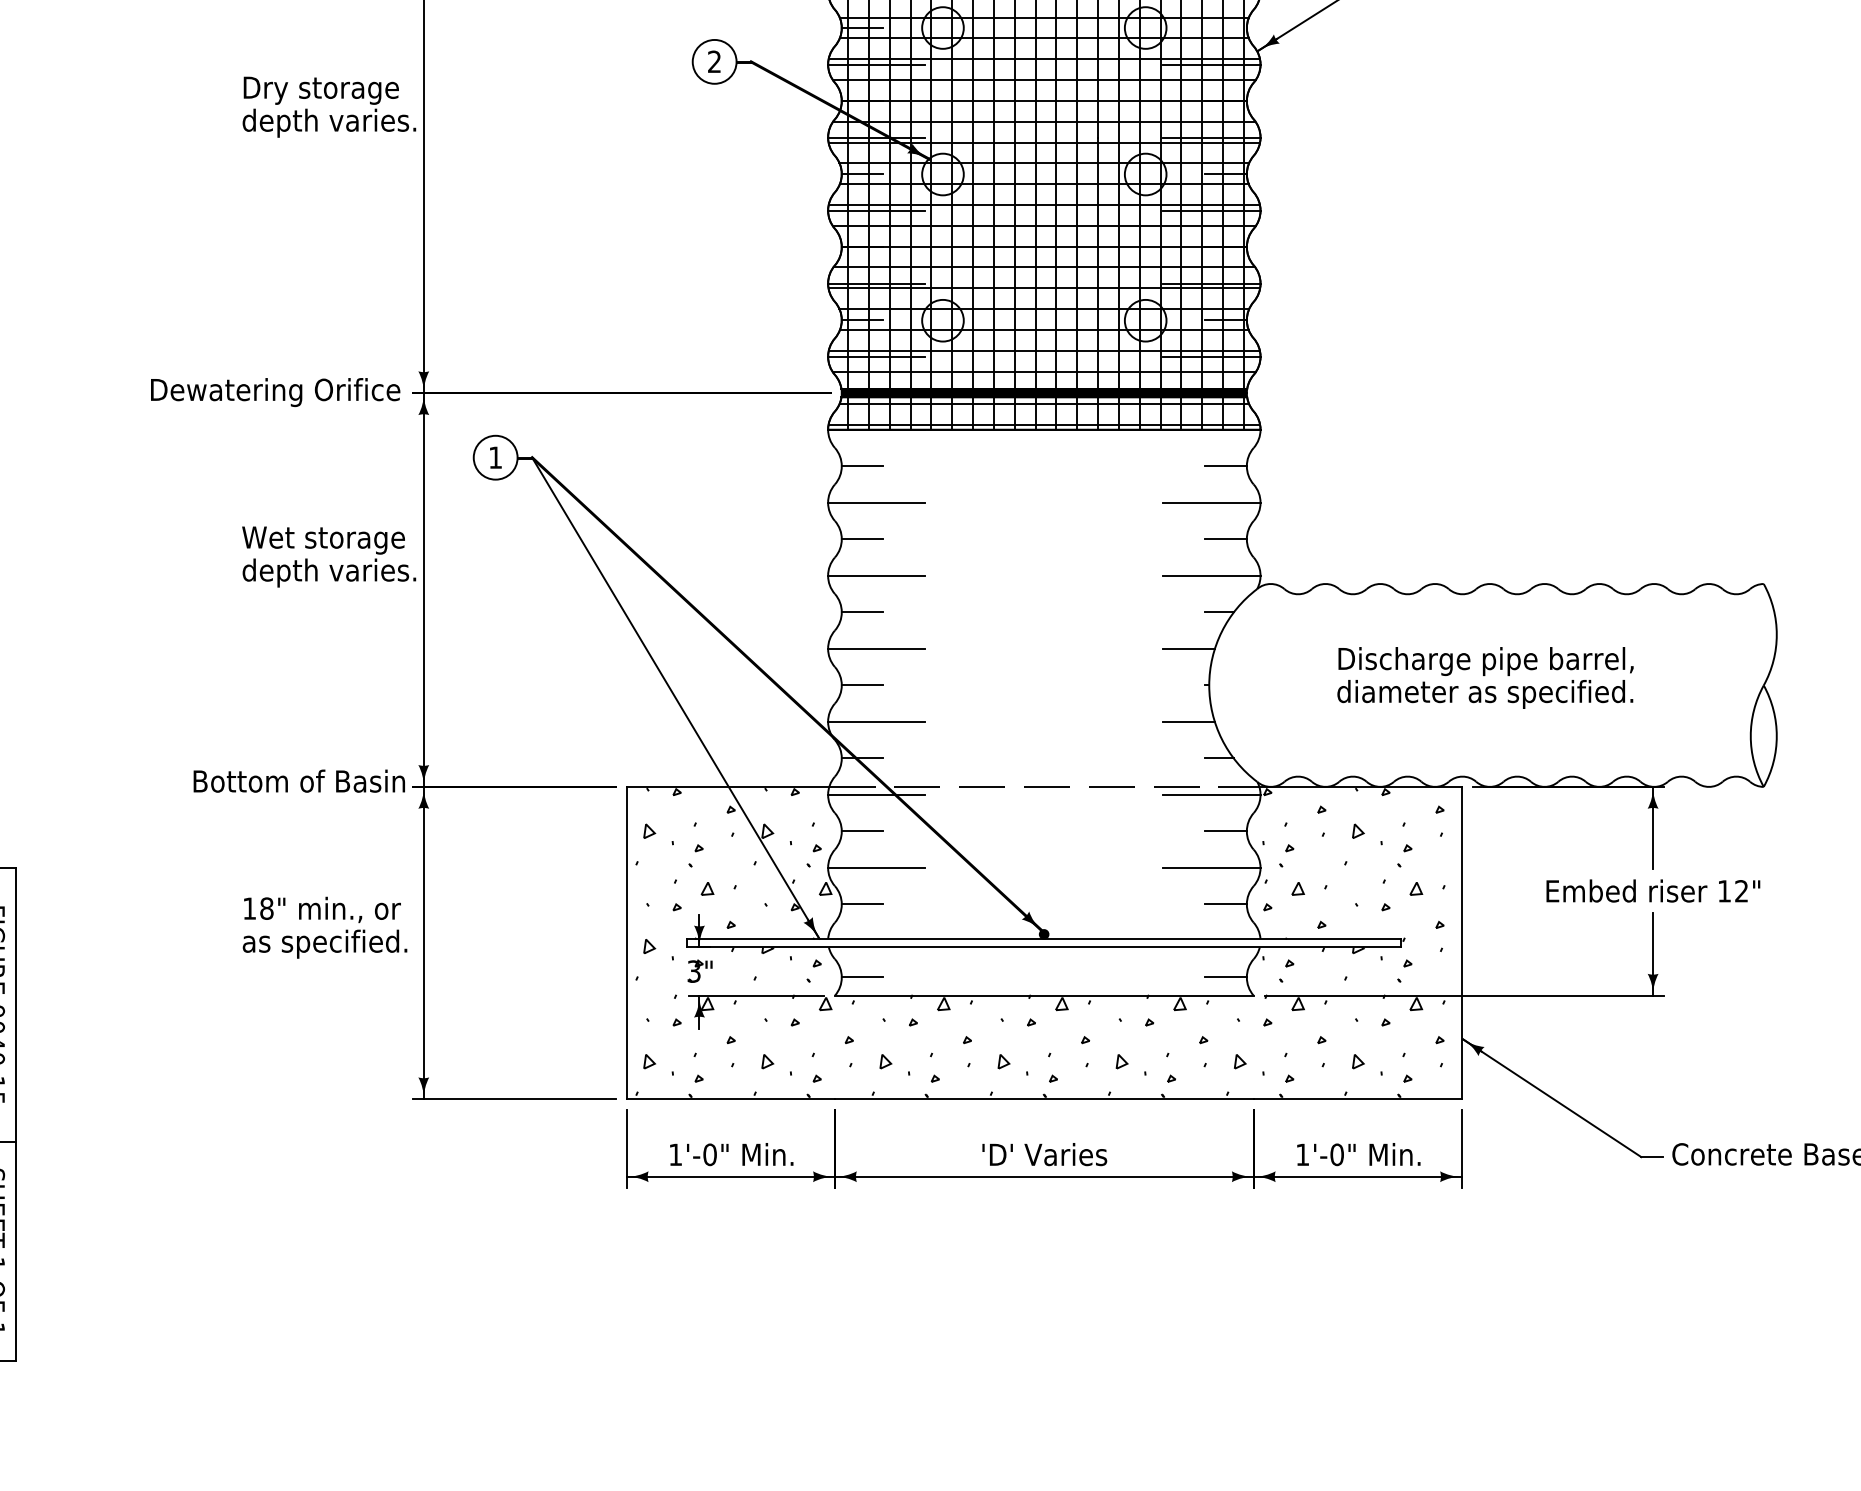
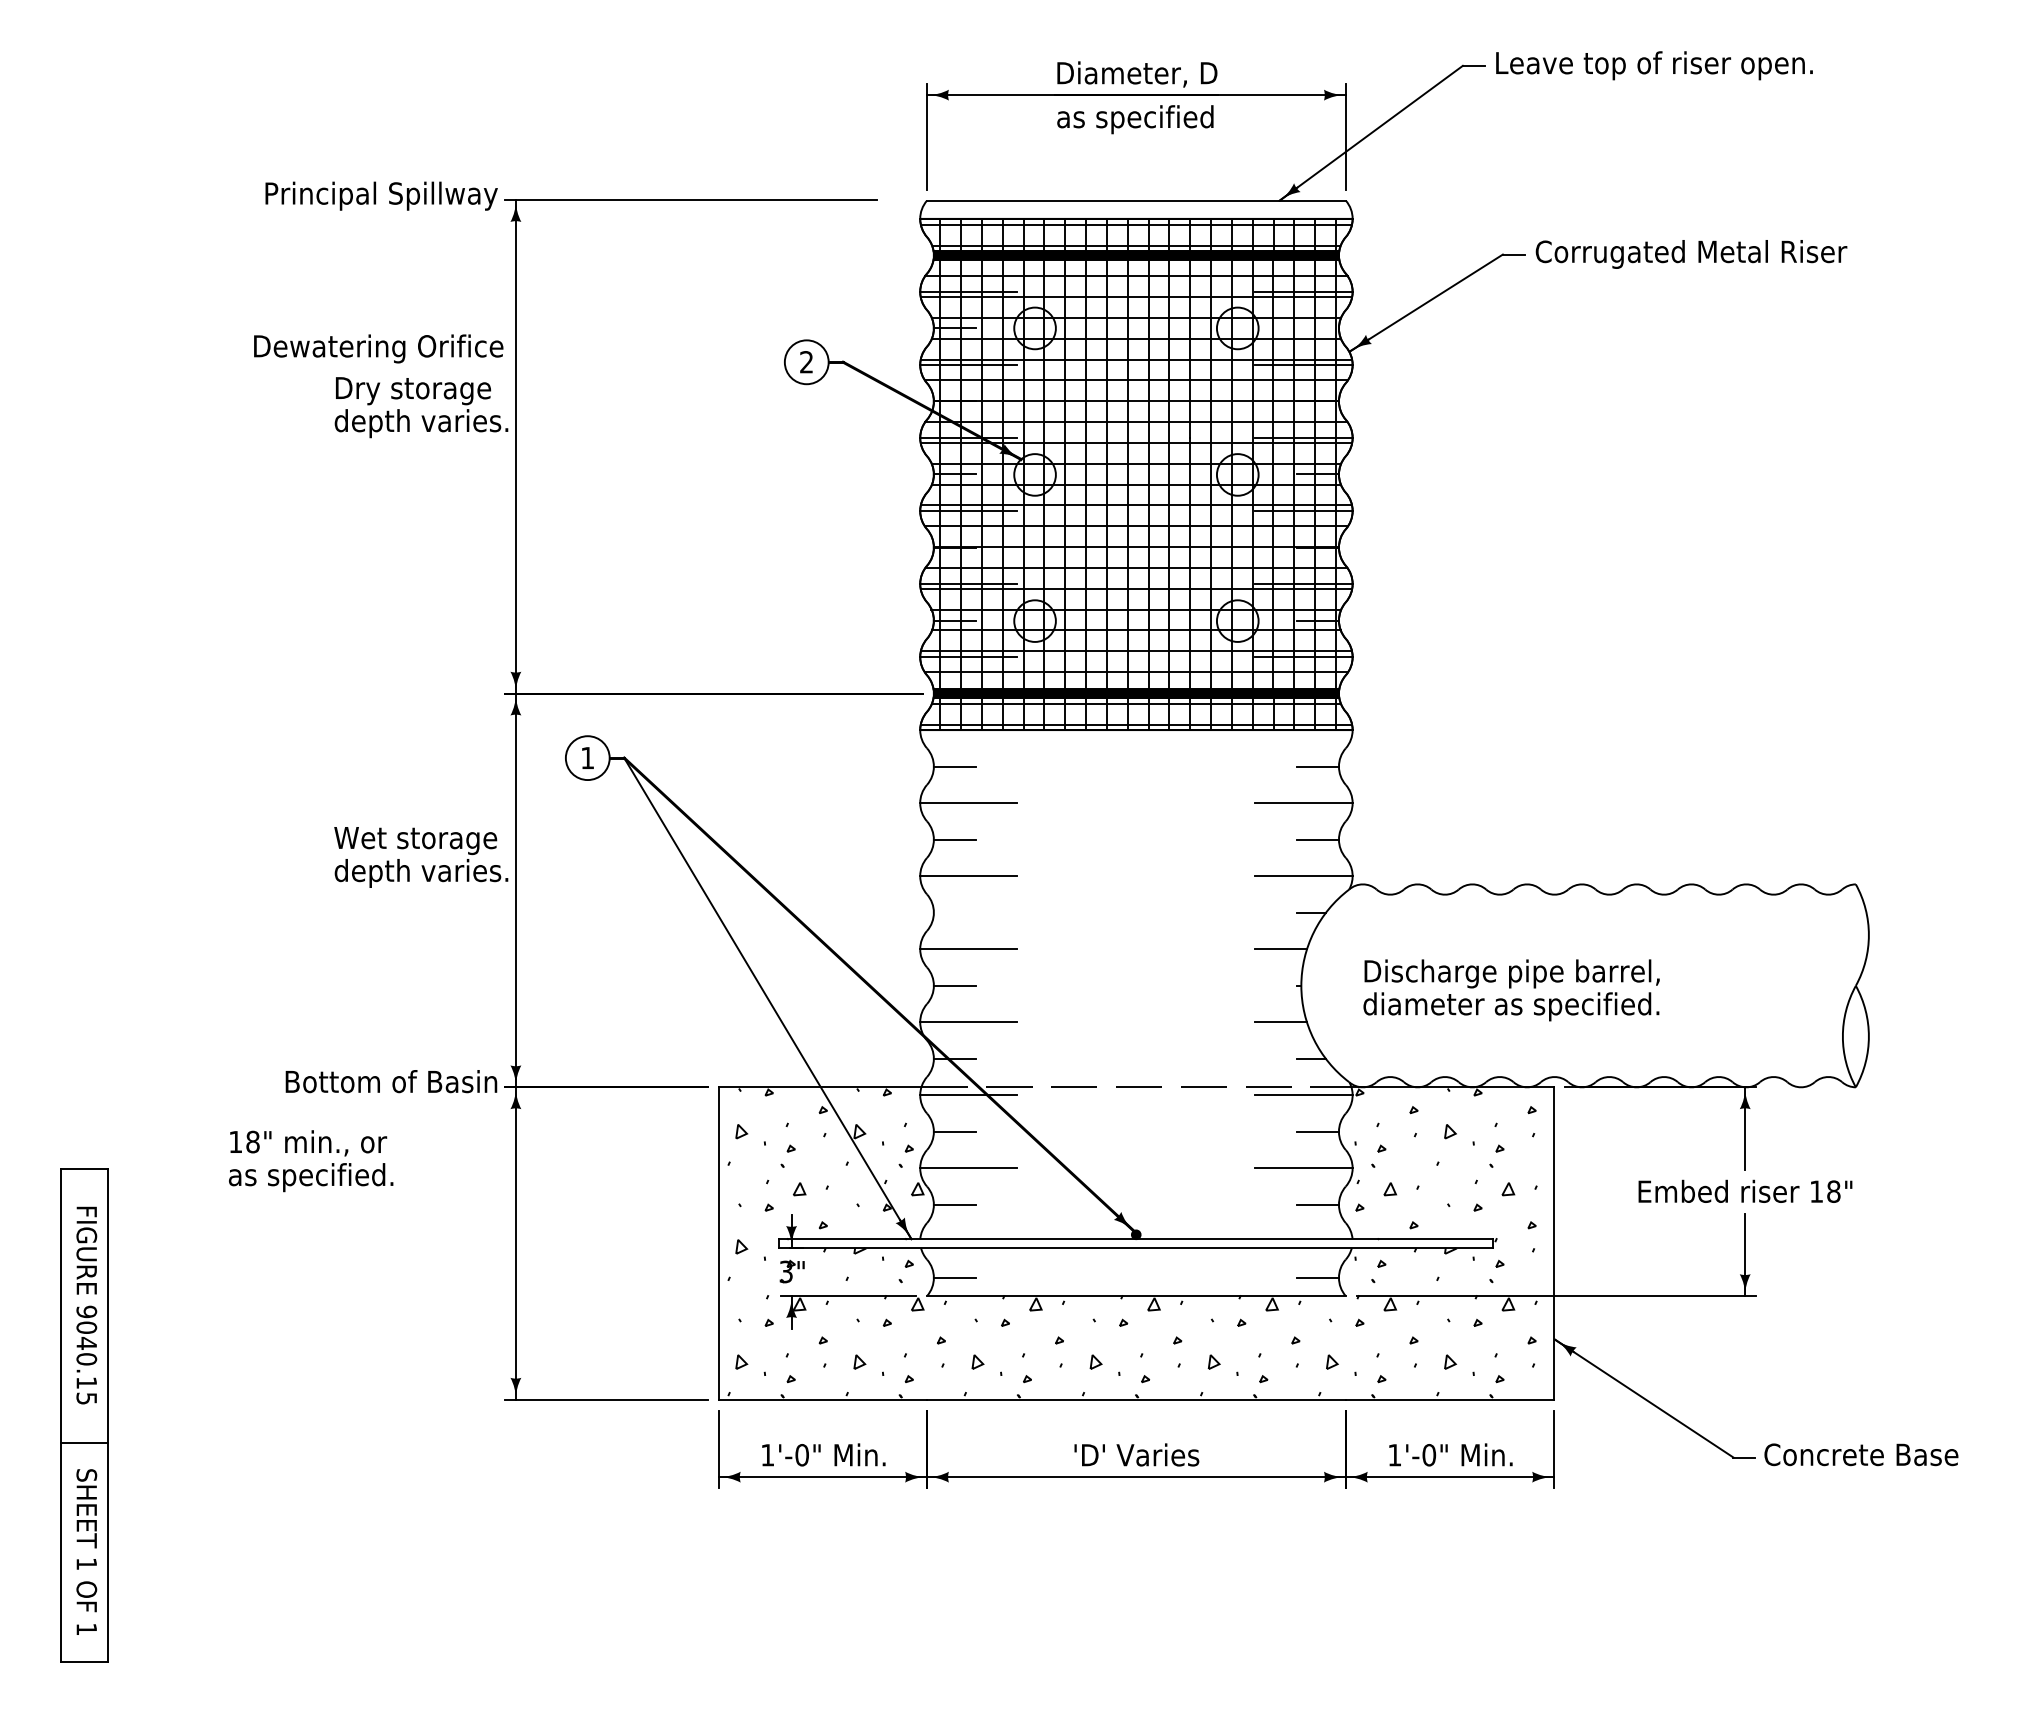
text: (275, 392) -> (378, 348), moved
line: (862, 612) -> (954, 912), removed
text: (1485, 678) -> (1511, 990), moved
text: (1741, 891) -> (1833, 1191), 12" -> 18"
text: (325, 928) -> (311, 1161), moved

